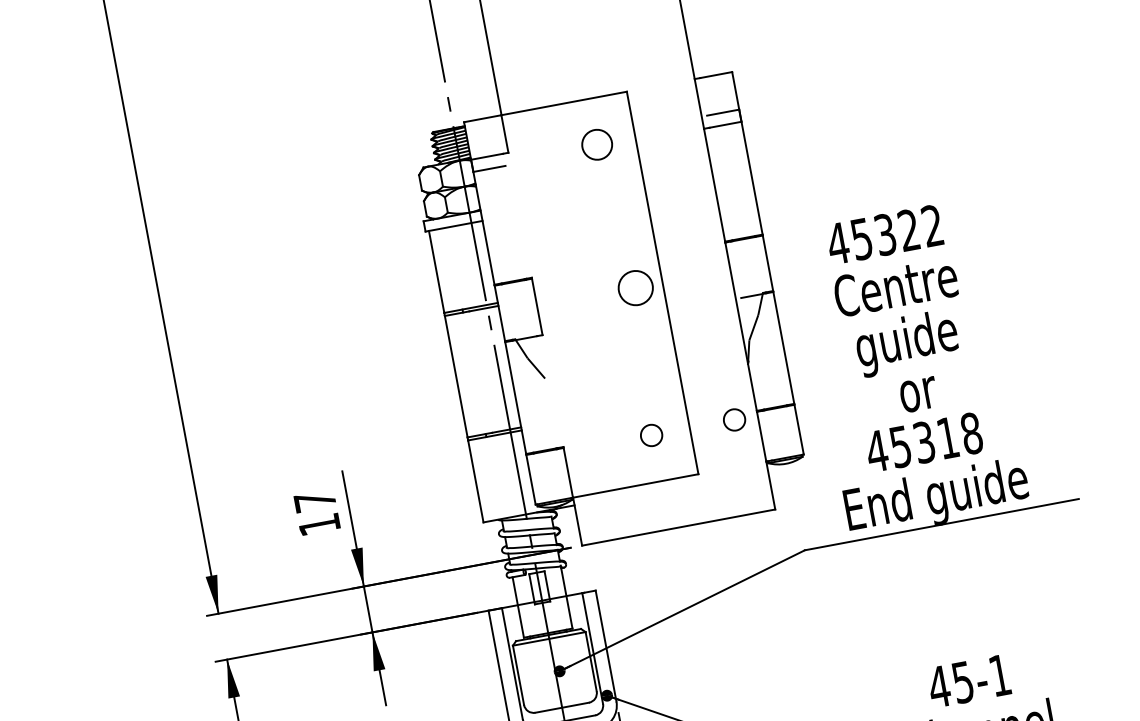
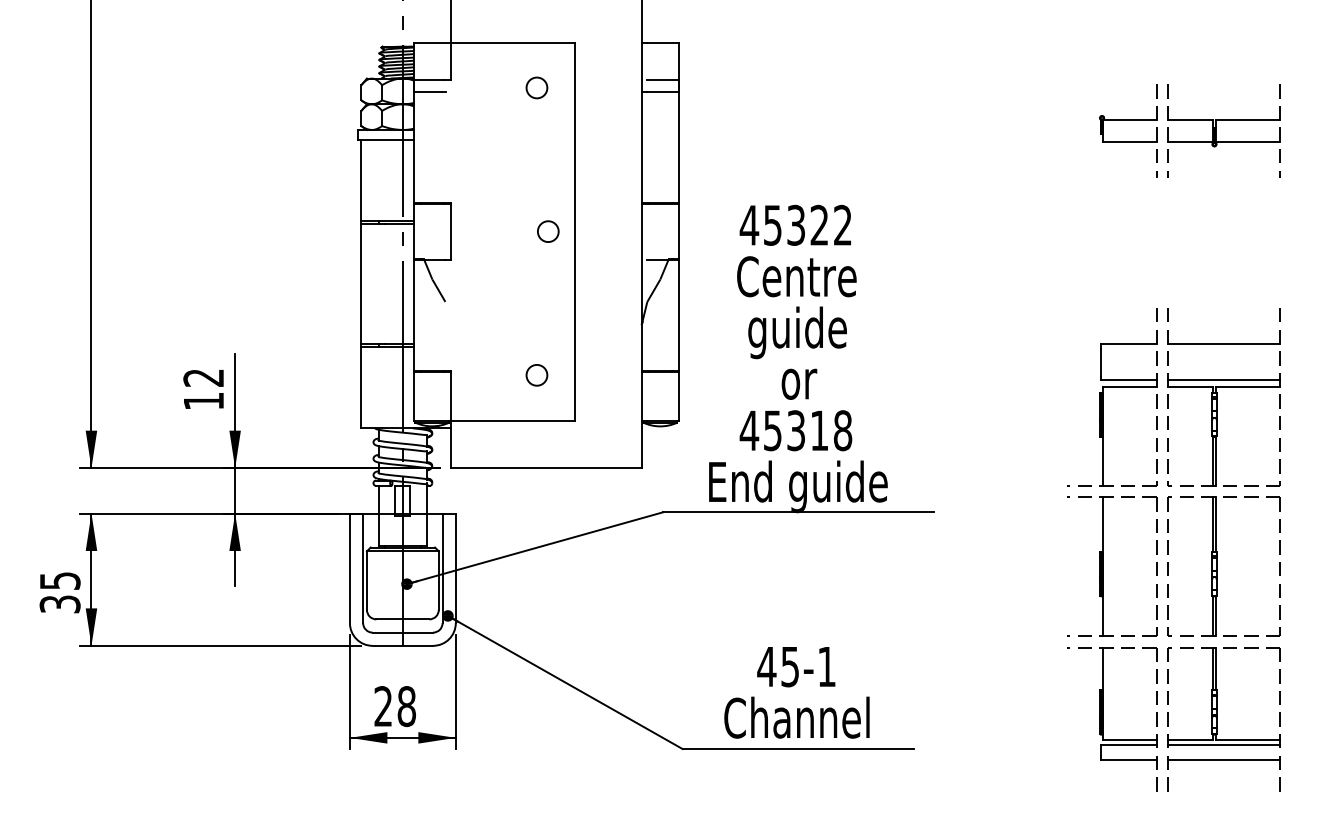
circle: (596, 144) -> (536, 87), size x0.71
circle: (636, 287) -> (548, 231), size x0.62
circle: (734, 420) -> (618, 375), removed
text: (314, 500) -> (203, 377), 17 -> 12

